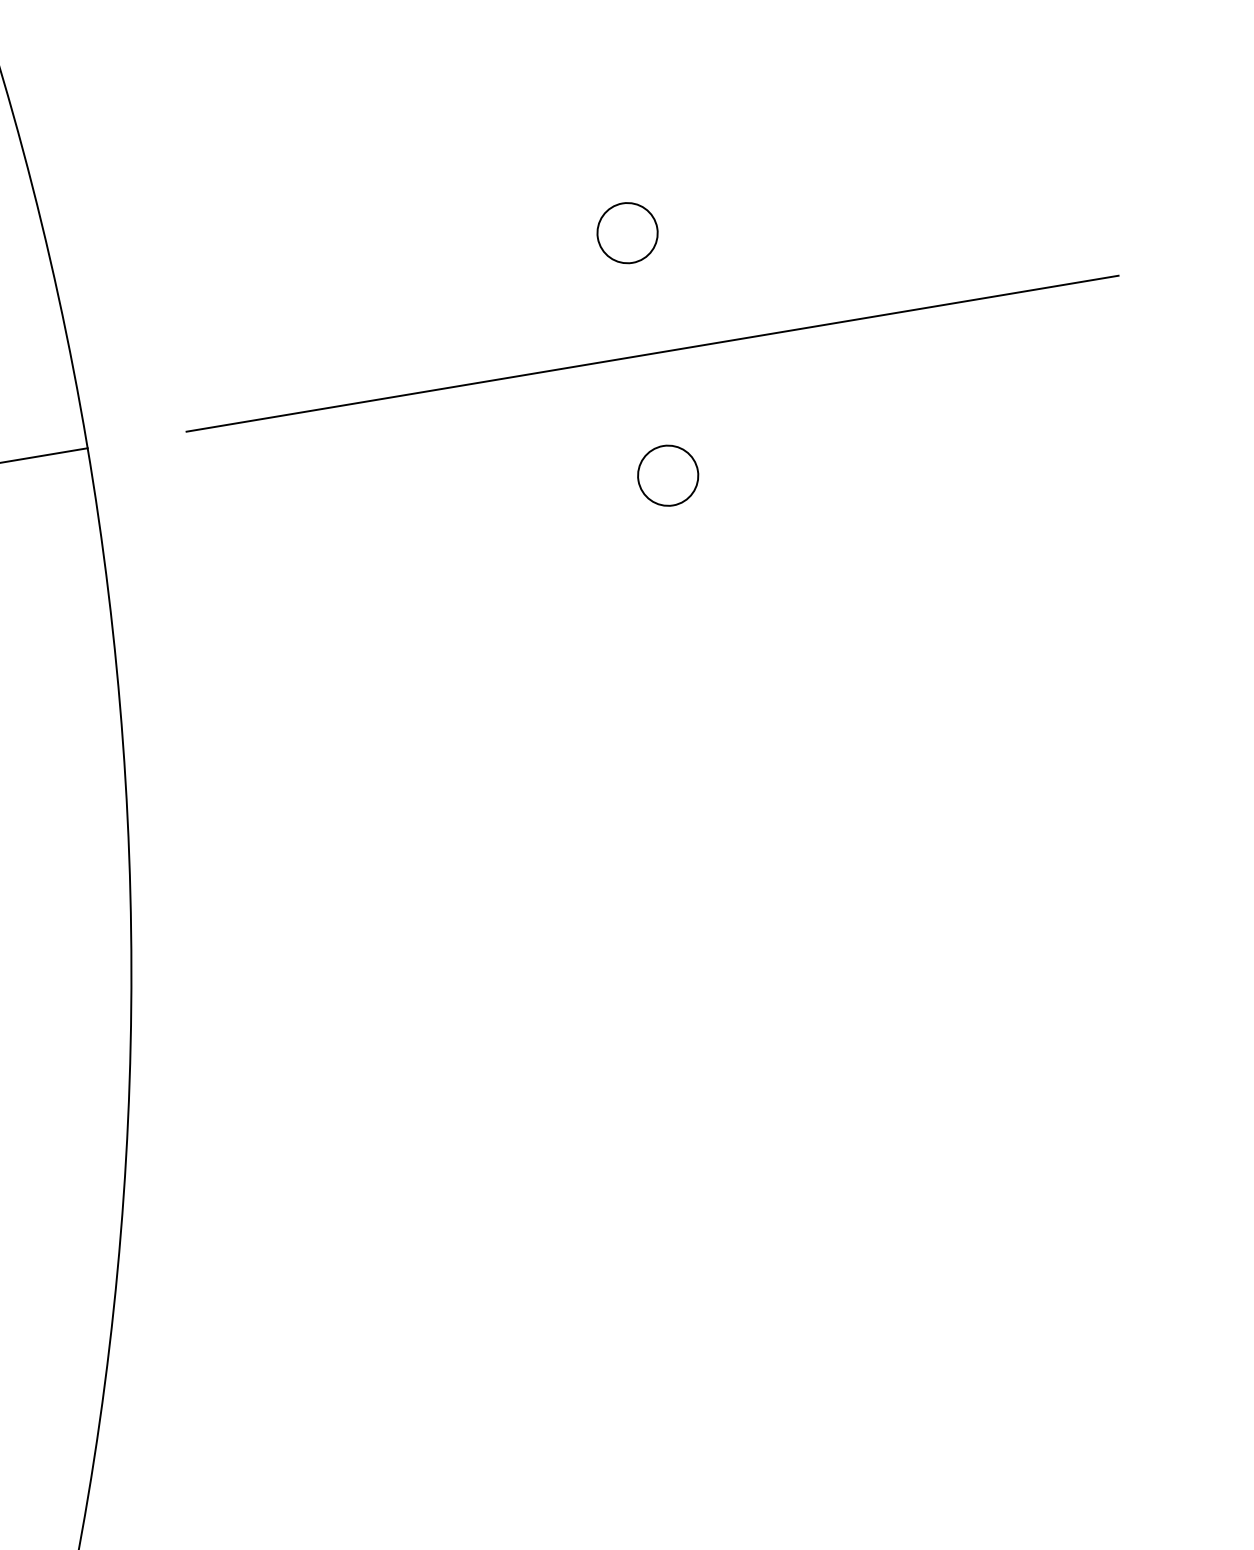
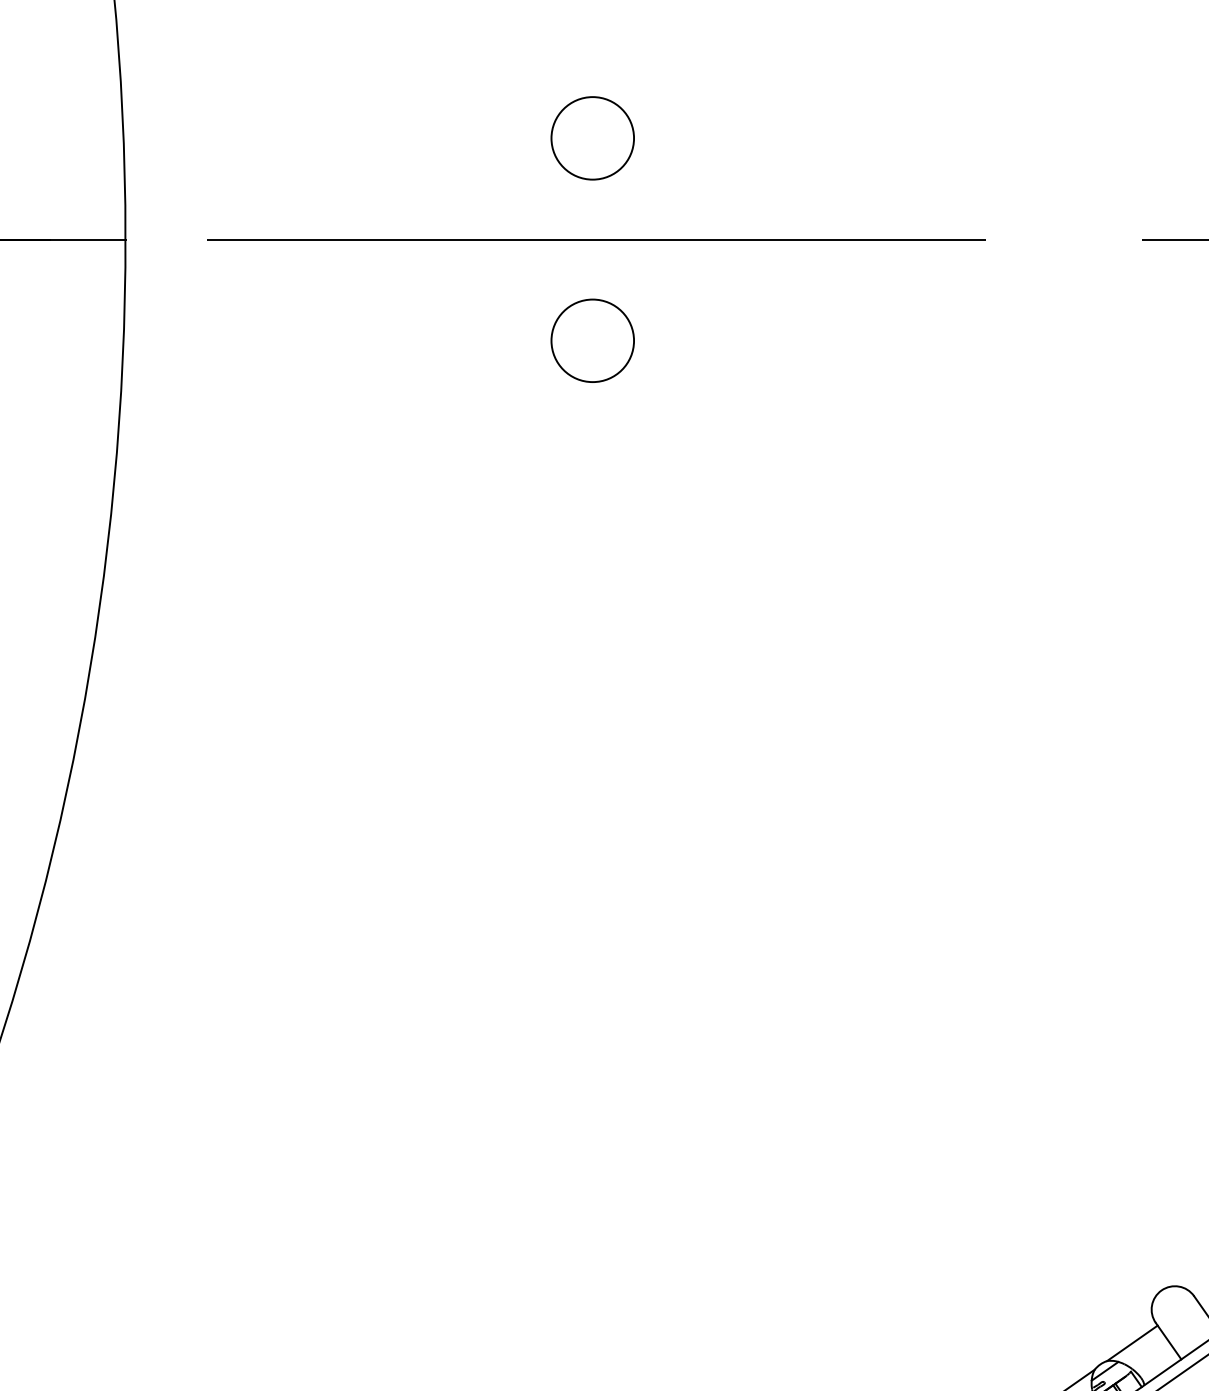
circle: (627, 233) -> (592, 138), size x1.67
circle: (667, 475) -> (592, 340), size x1.67

